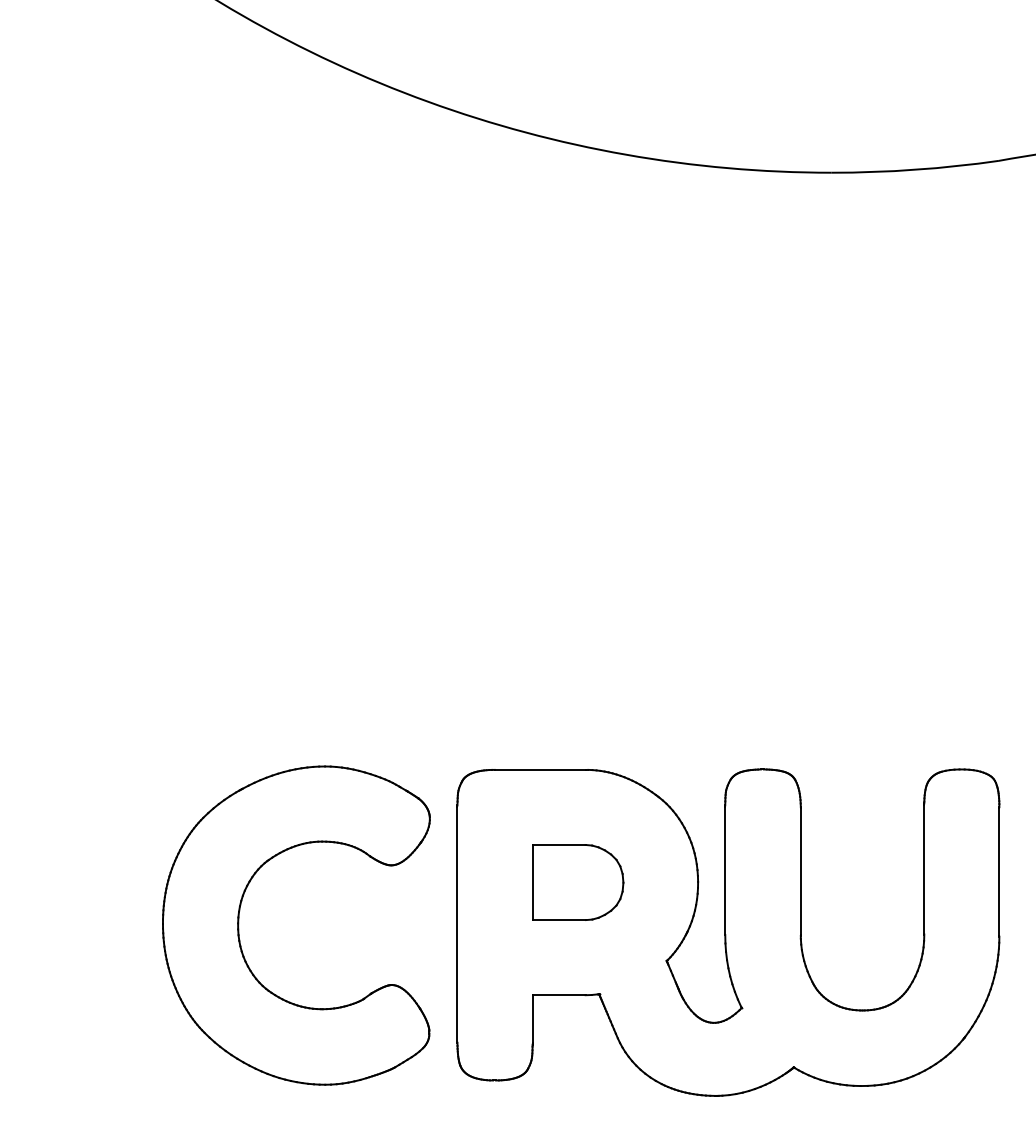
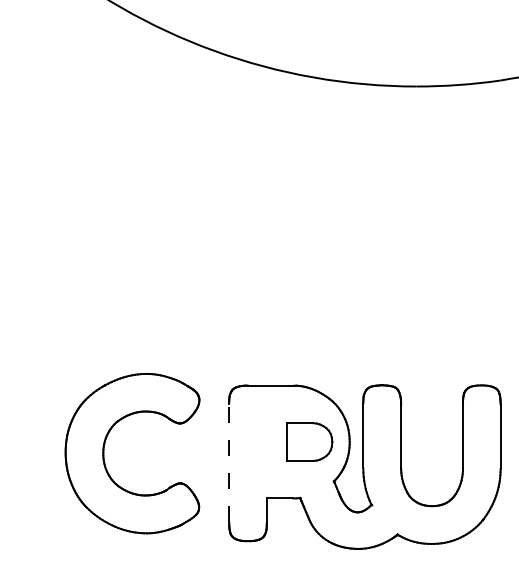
part: (577, 881) -> (309, 441), moved
part: (240, 925) -> (104, 453), moved
line: (458, 925) -> (229, 463), solid -> dashed

